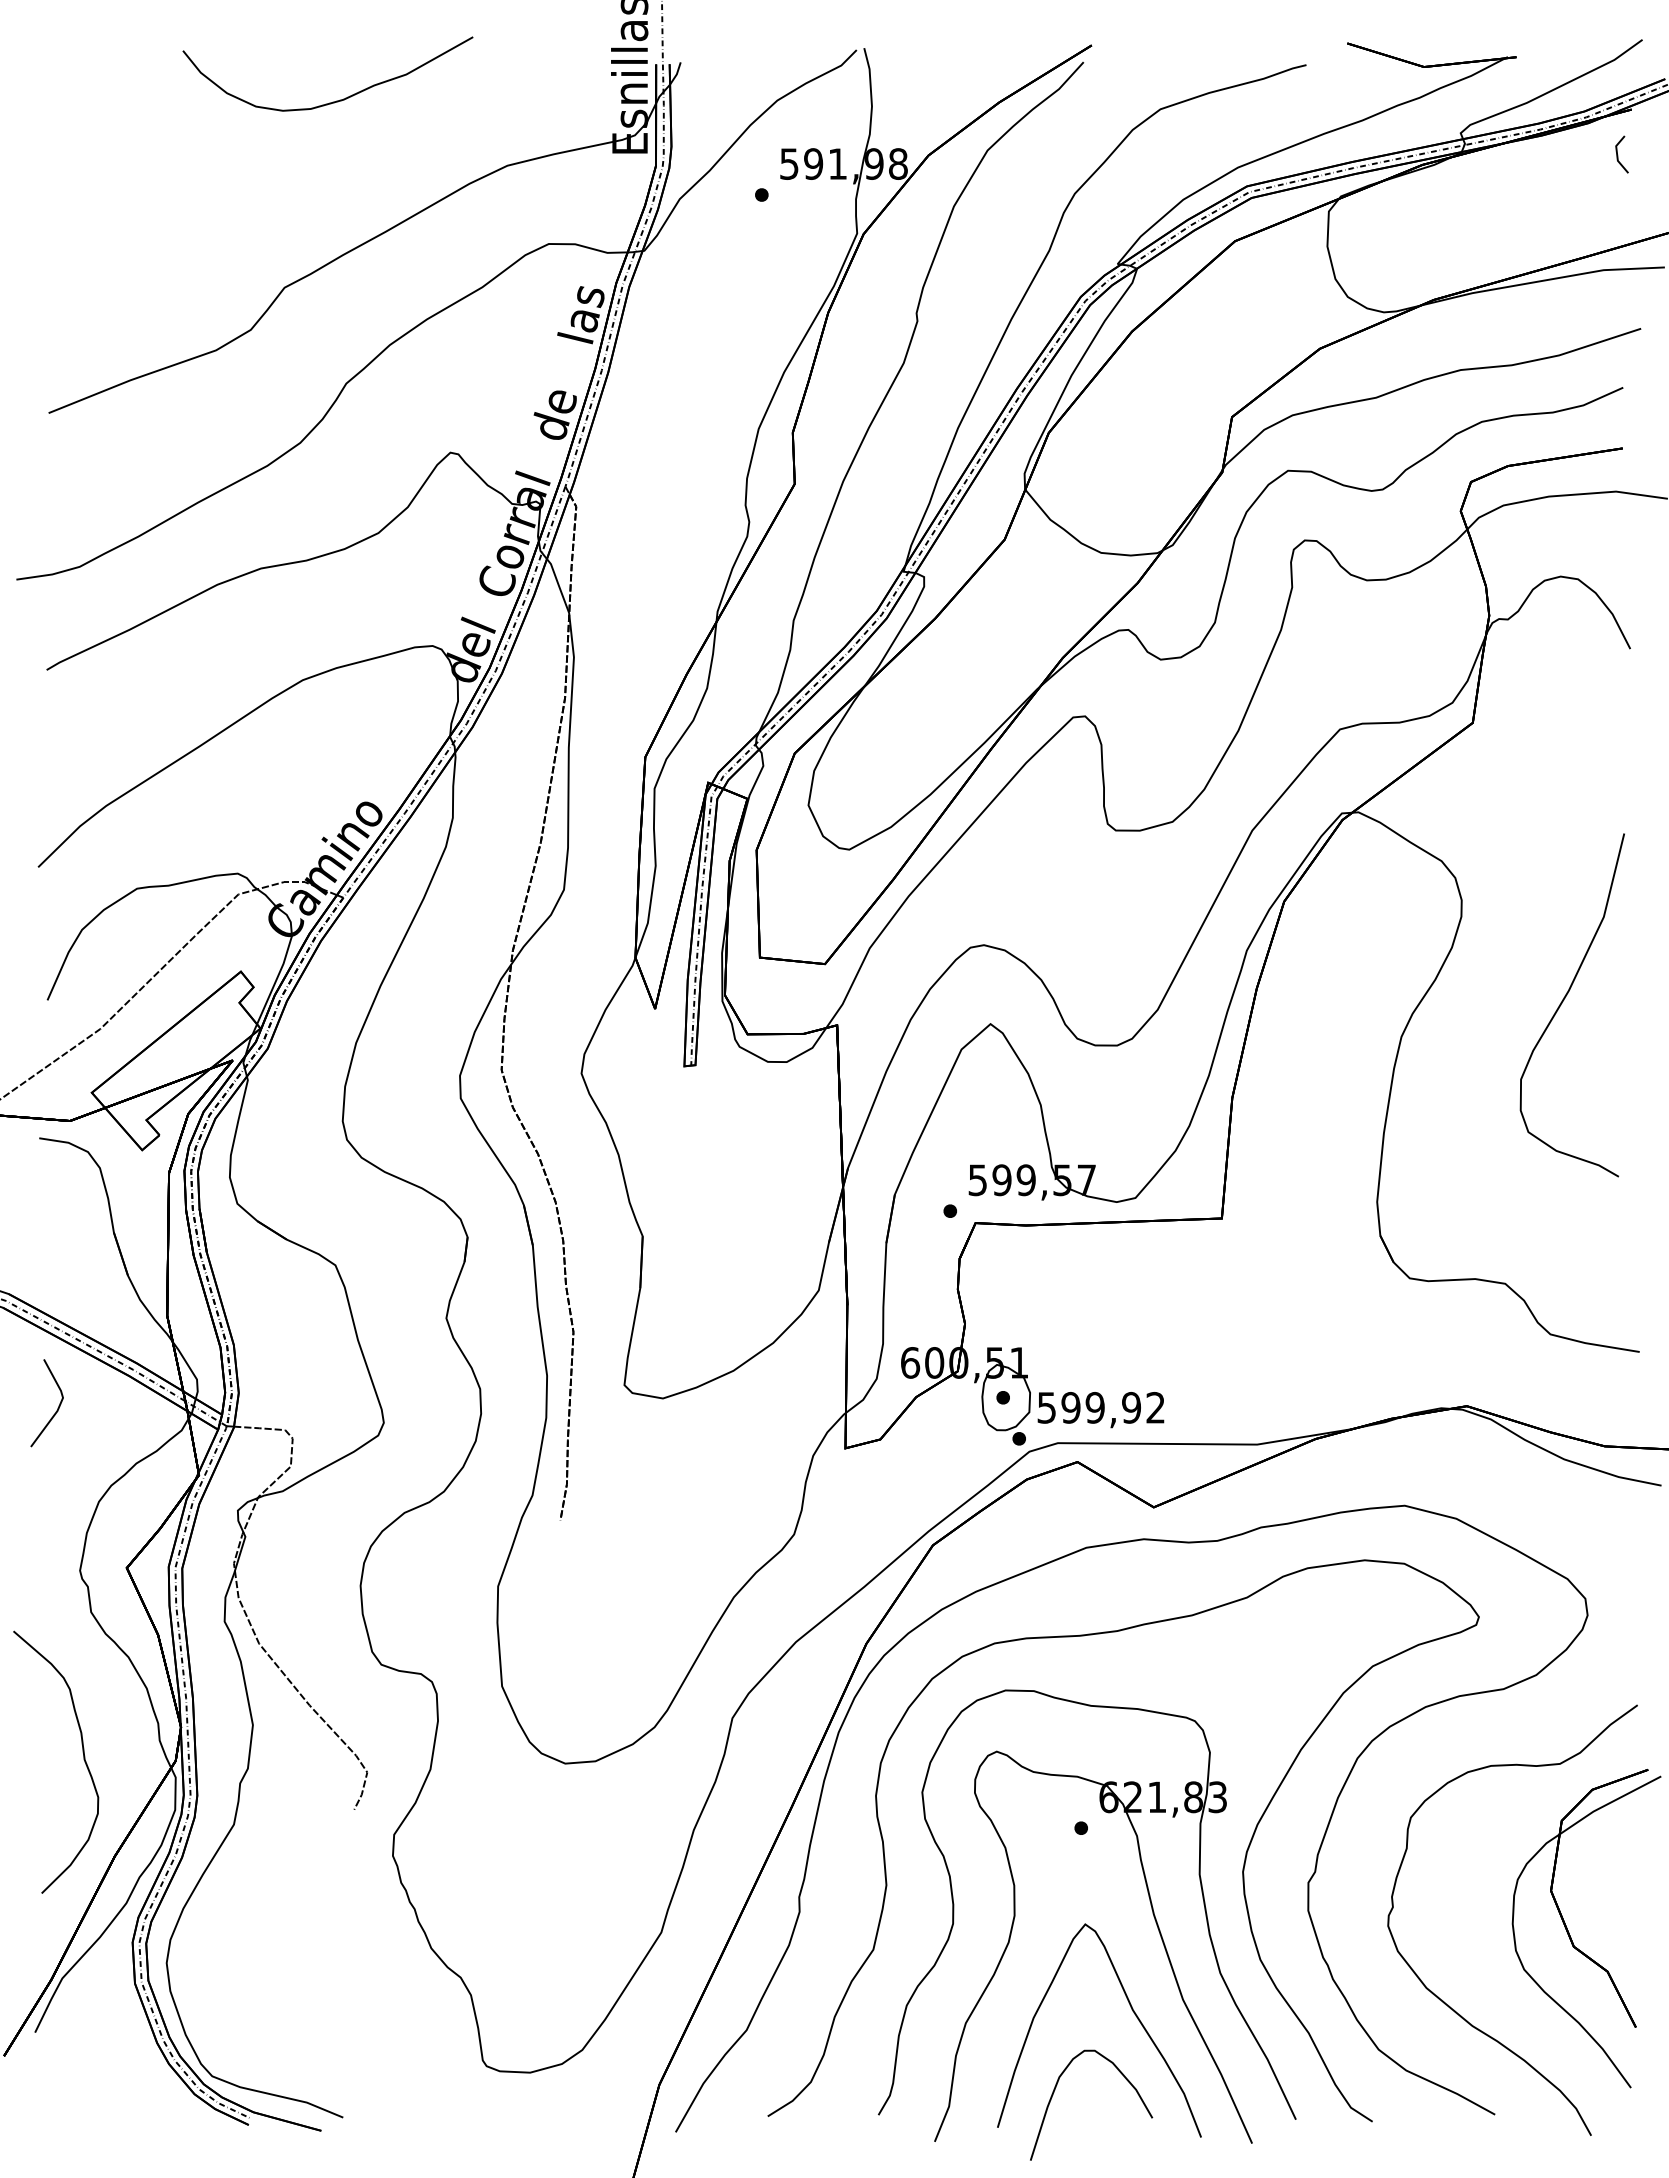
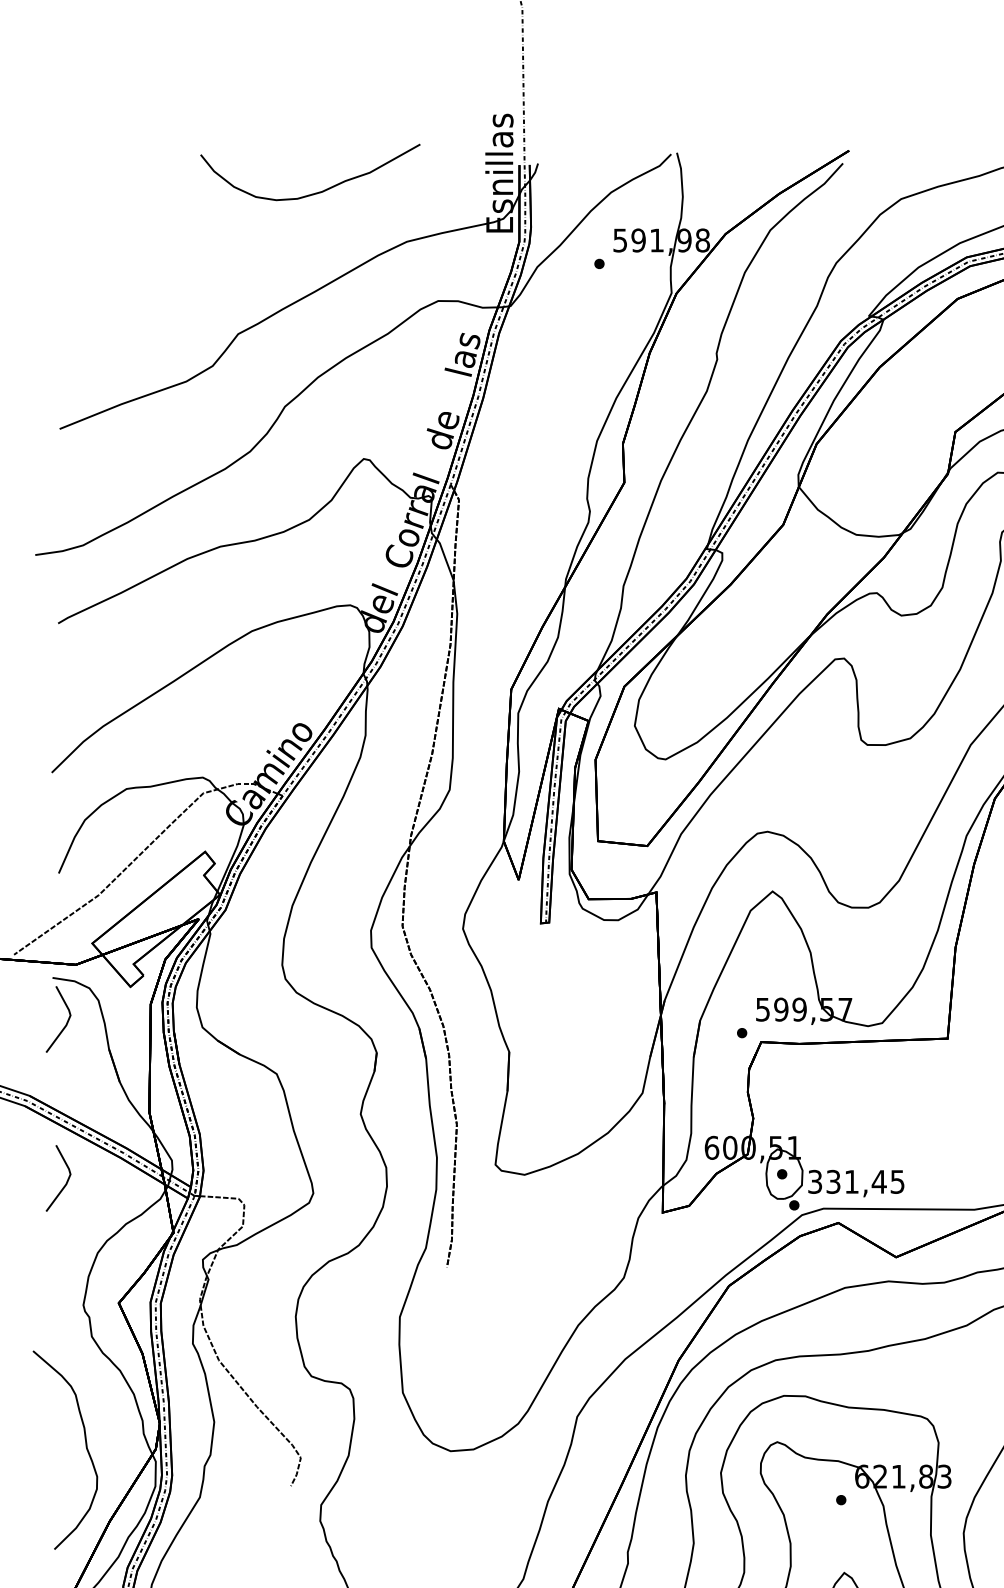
curve: (332, 101) -> (313, 193), moved
line: (55, 1201) -> (64, 1025), added
text: (1101, 1407) -> (856, 1181), 599,92 -> 331,45

